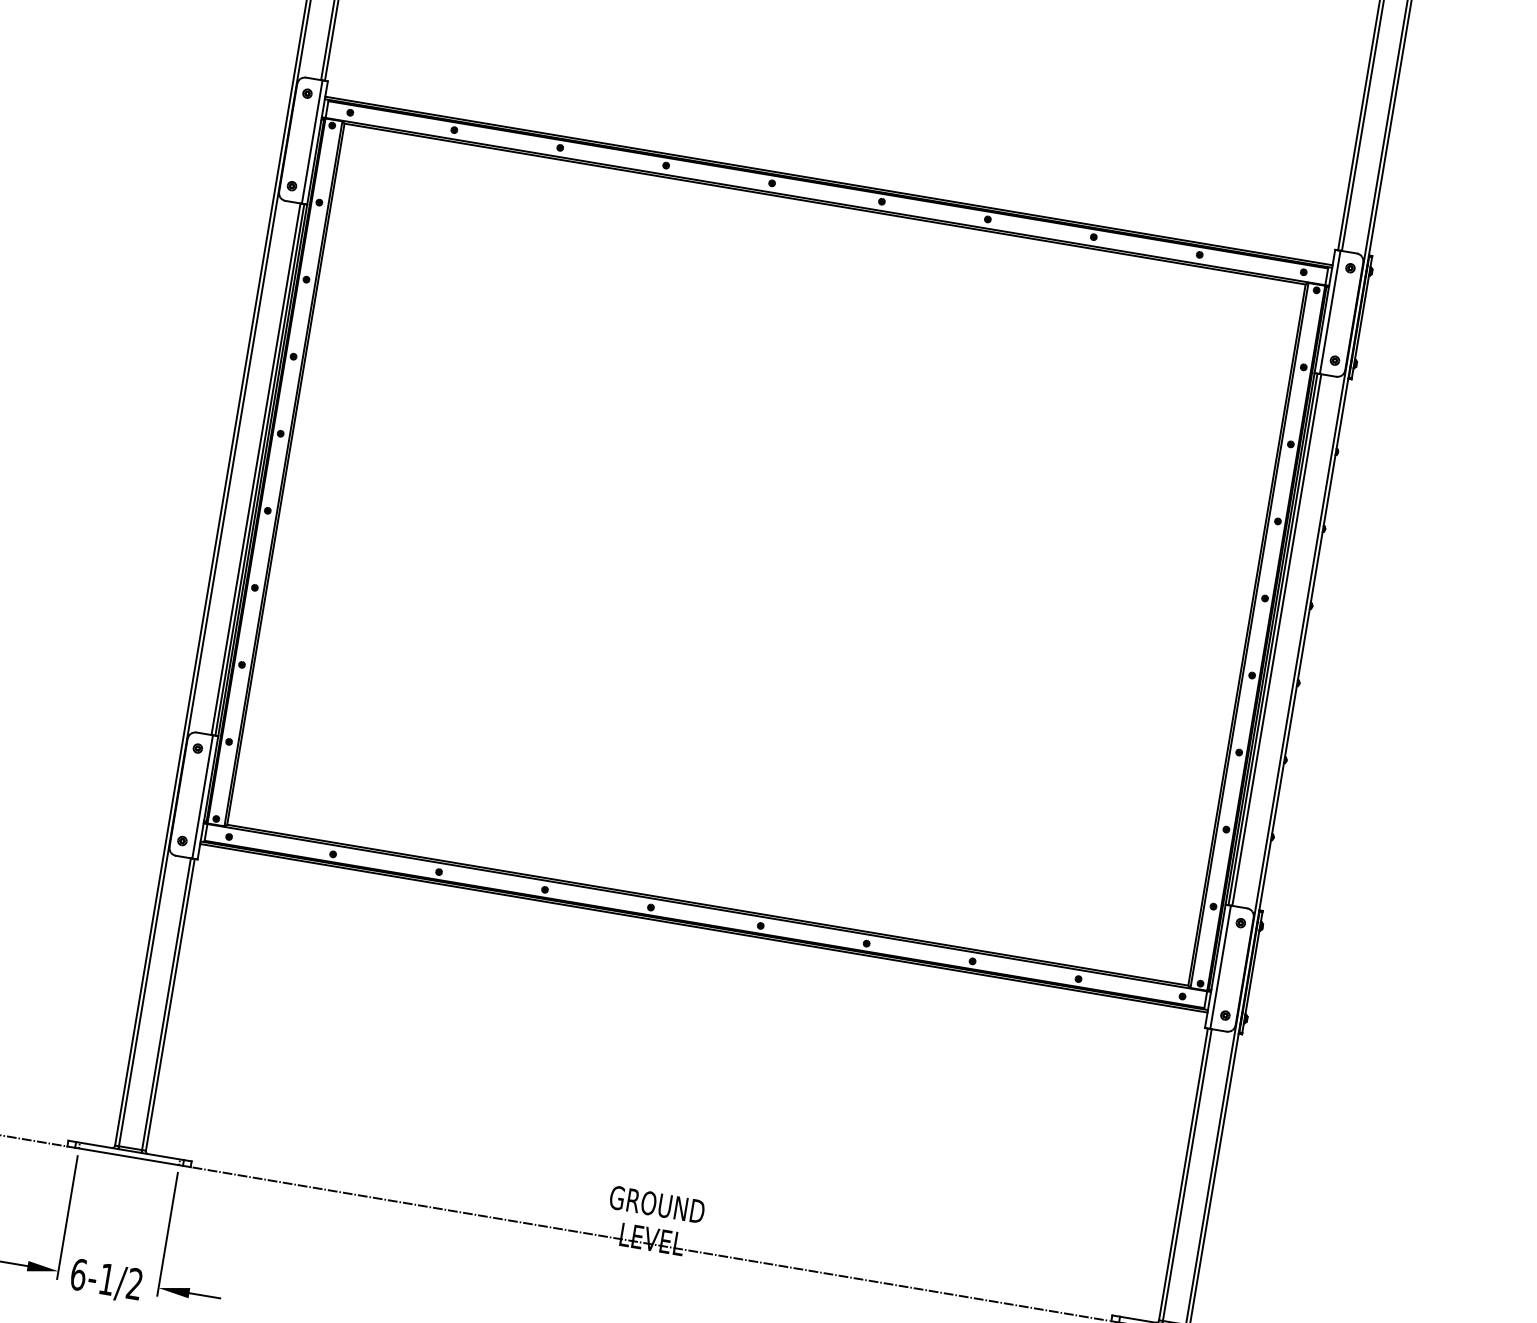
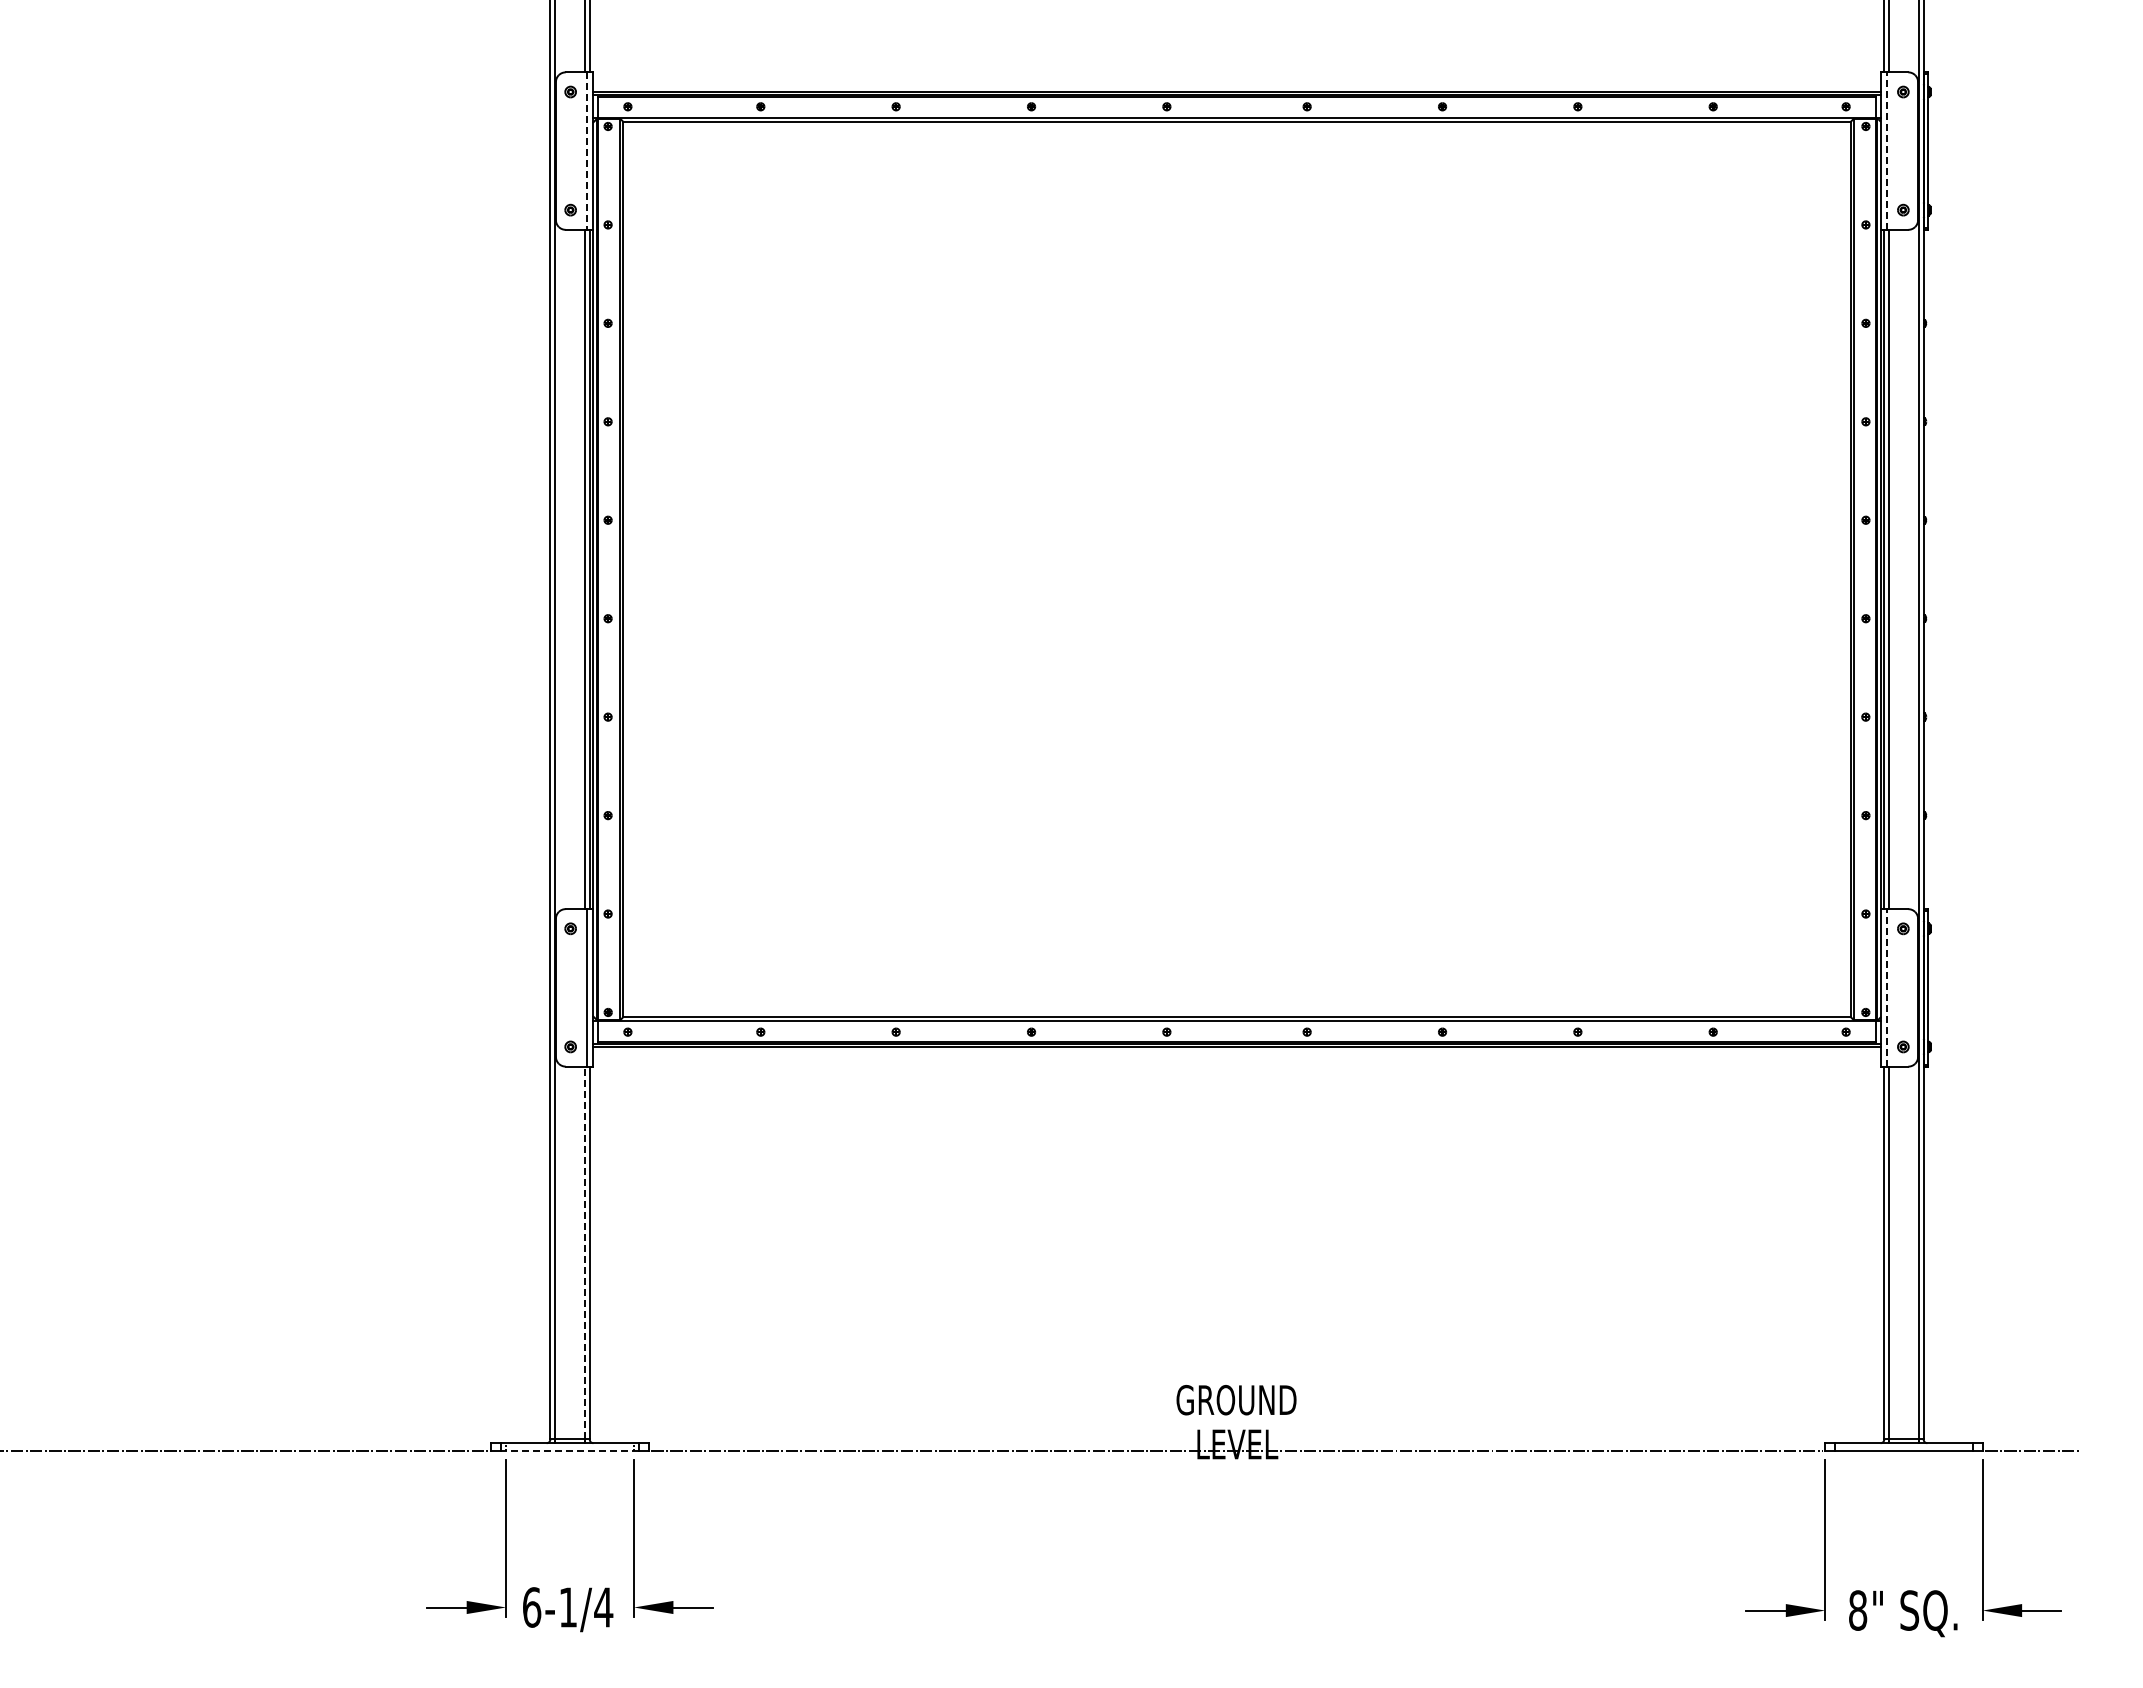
line: (312, 142) -> (586, 151), solid -> dashed
line: (1330, 312) -> (1887, 151), solid -> dashed
line: (1220, 966) -> (1887, 987), solid -> dashed
line: (166, 1003) -> (584, 1252), solid -> dashed
line: (129, 1156) -> (570, 1450), solid -> dashed
text: (134, 1284) -> (603, 1607), 6-1/2 -> 6-1/4

